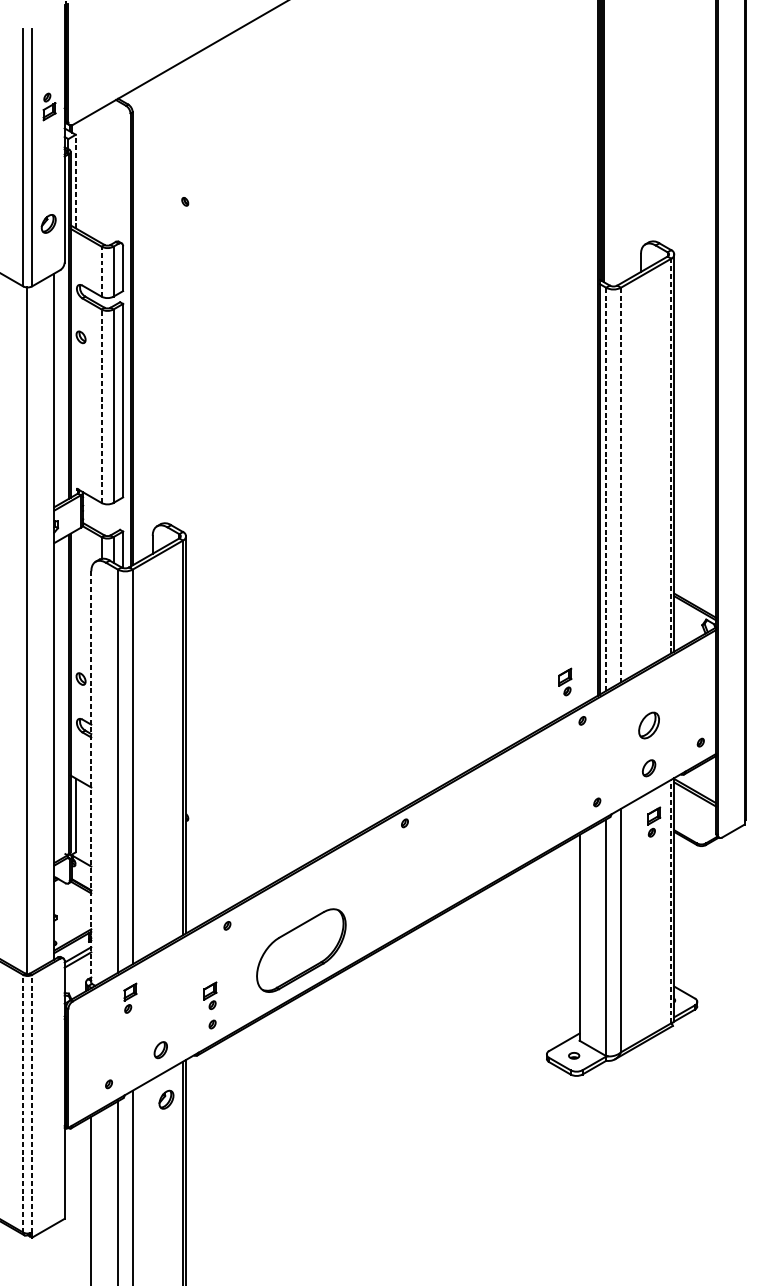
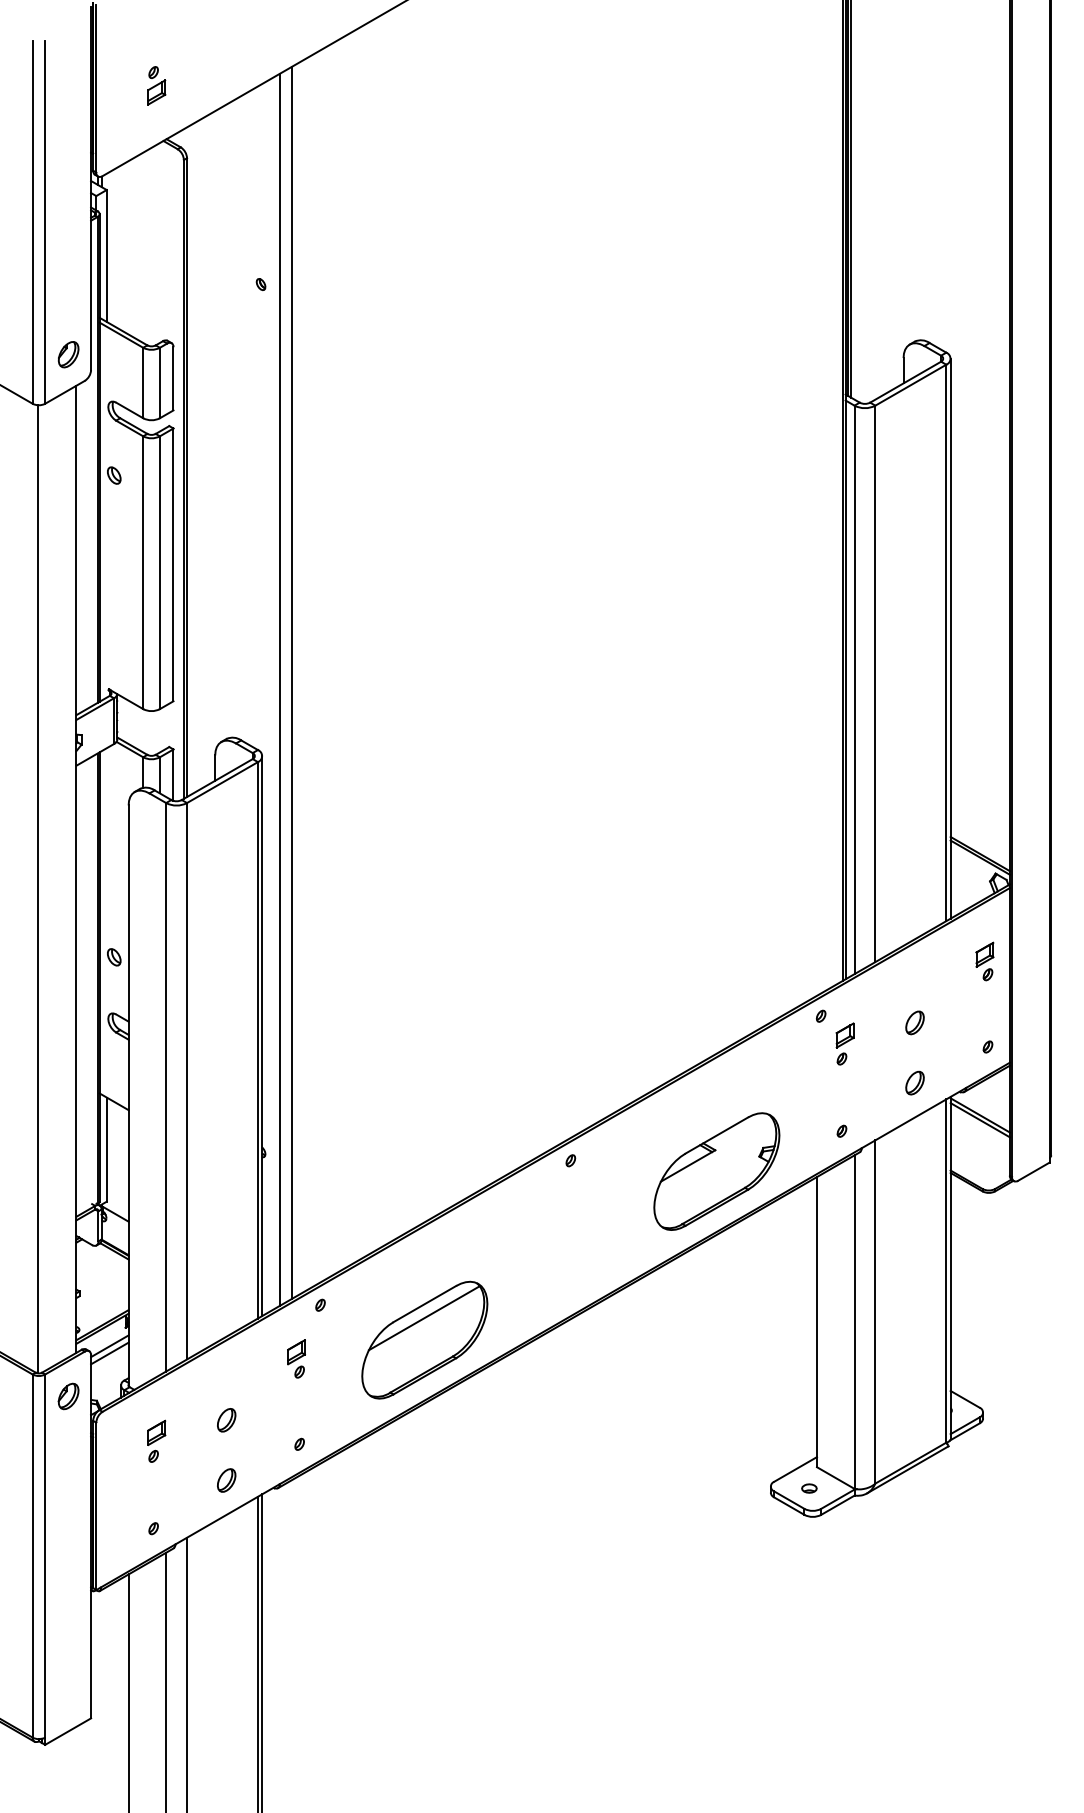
part: (49, 106) -> (156, 85), moved
line: (75, 181) -> (106, 255), dashed -> solid
part: (48, 223) -> (68, 354), moved
line: (101, 271) -> (143, 382), dashed -> solid
line: (101, 406) -> (143, 572), dashed -> solid
line: (671, 455) -> (946, 642), dashed -> solid
line: (207, 484) -> (292, 682), added
line: (621, 485) -> (875, 684), dashed -> solid
line: (198, 489) -> (279, 689), added
line: (606, 489) -> (854, 690), dashed -> solid
part: (565, 682) -> (984, 961), moved
part: (648, 725) -> (914, 1022), size x0.62
line: (91, 777) -> (128, 1096), dashed -> solid
part: (653, 821) -> (844, 1043), moved
part: (508, 830) -> (716, 1171), added
line: (671, 901) -> (946, 1271), dashed -> solid
line: (300, 935) -> (423, 1318), added
part: (210, 995) -> (296, 1358), moved
part: (130, 997) -> (156, 1440), moved
part: (160, 1007) -> (226, 1420), added
part: (166, 1099) -> (68, 1396), moved
line: (23, 1104) -> (32, 1556), dashed -> solid
line: (32, 1104) -> (45, 1556), dashed -> solid

